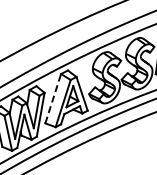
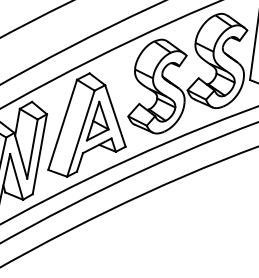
line: (53, 98) -> (63, 124), dashed -> solid

